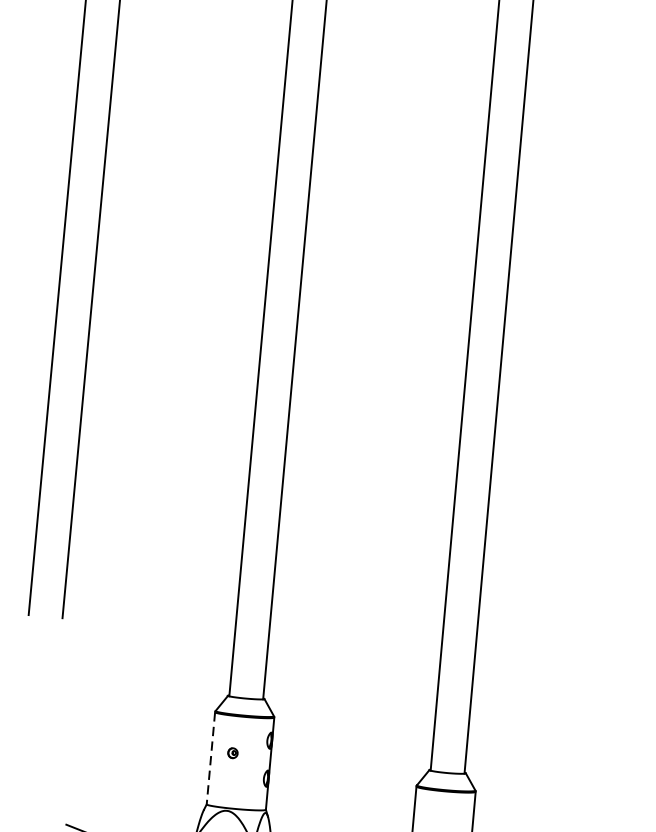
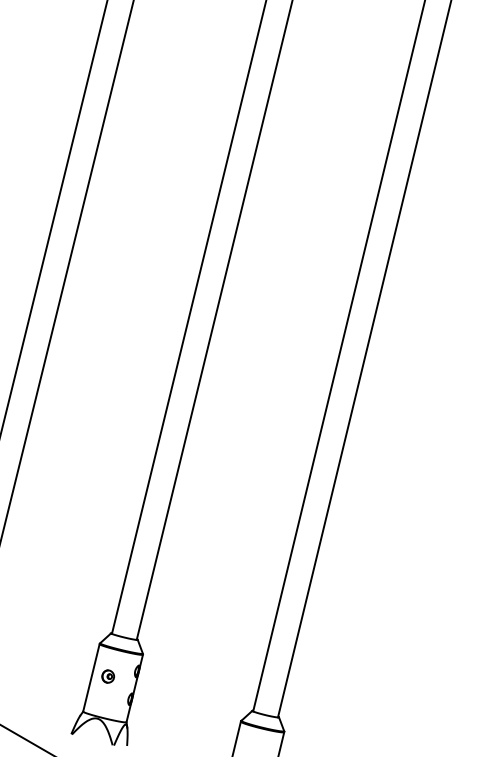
part: (233, 753) -> (108, 676), size x1.67
line: (210, 757) -> (91, 677), dashed -> solid

